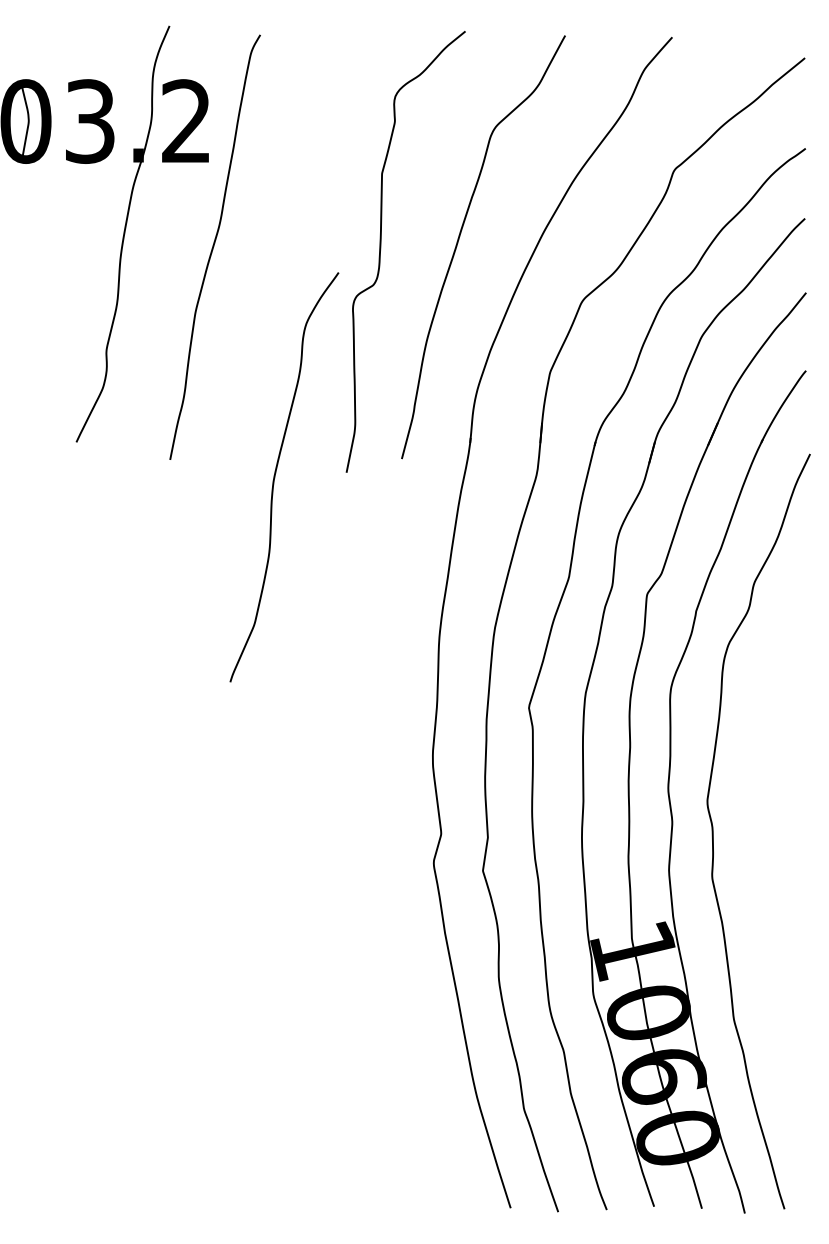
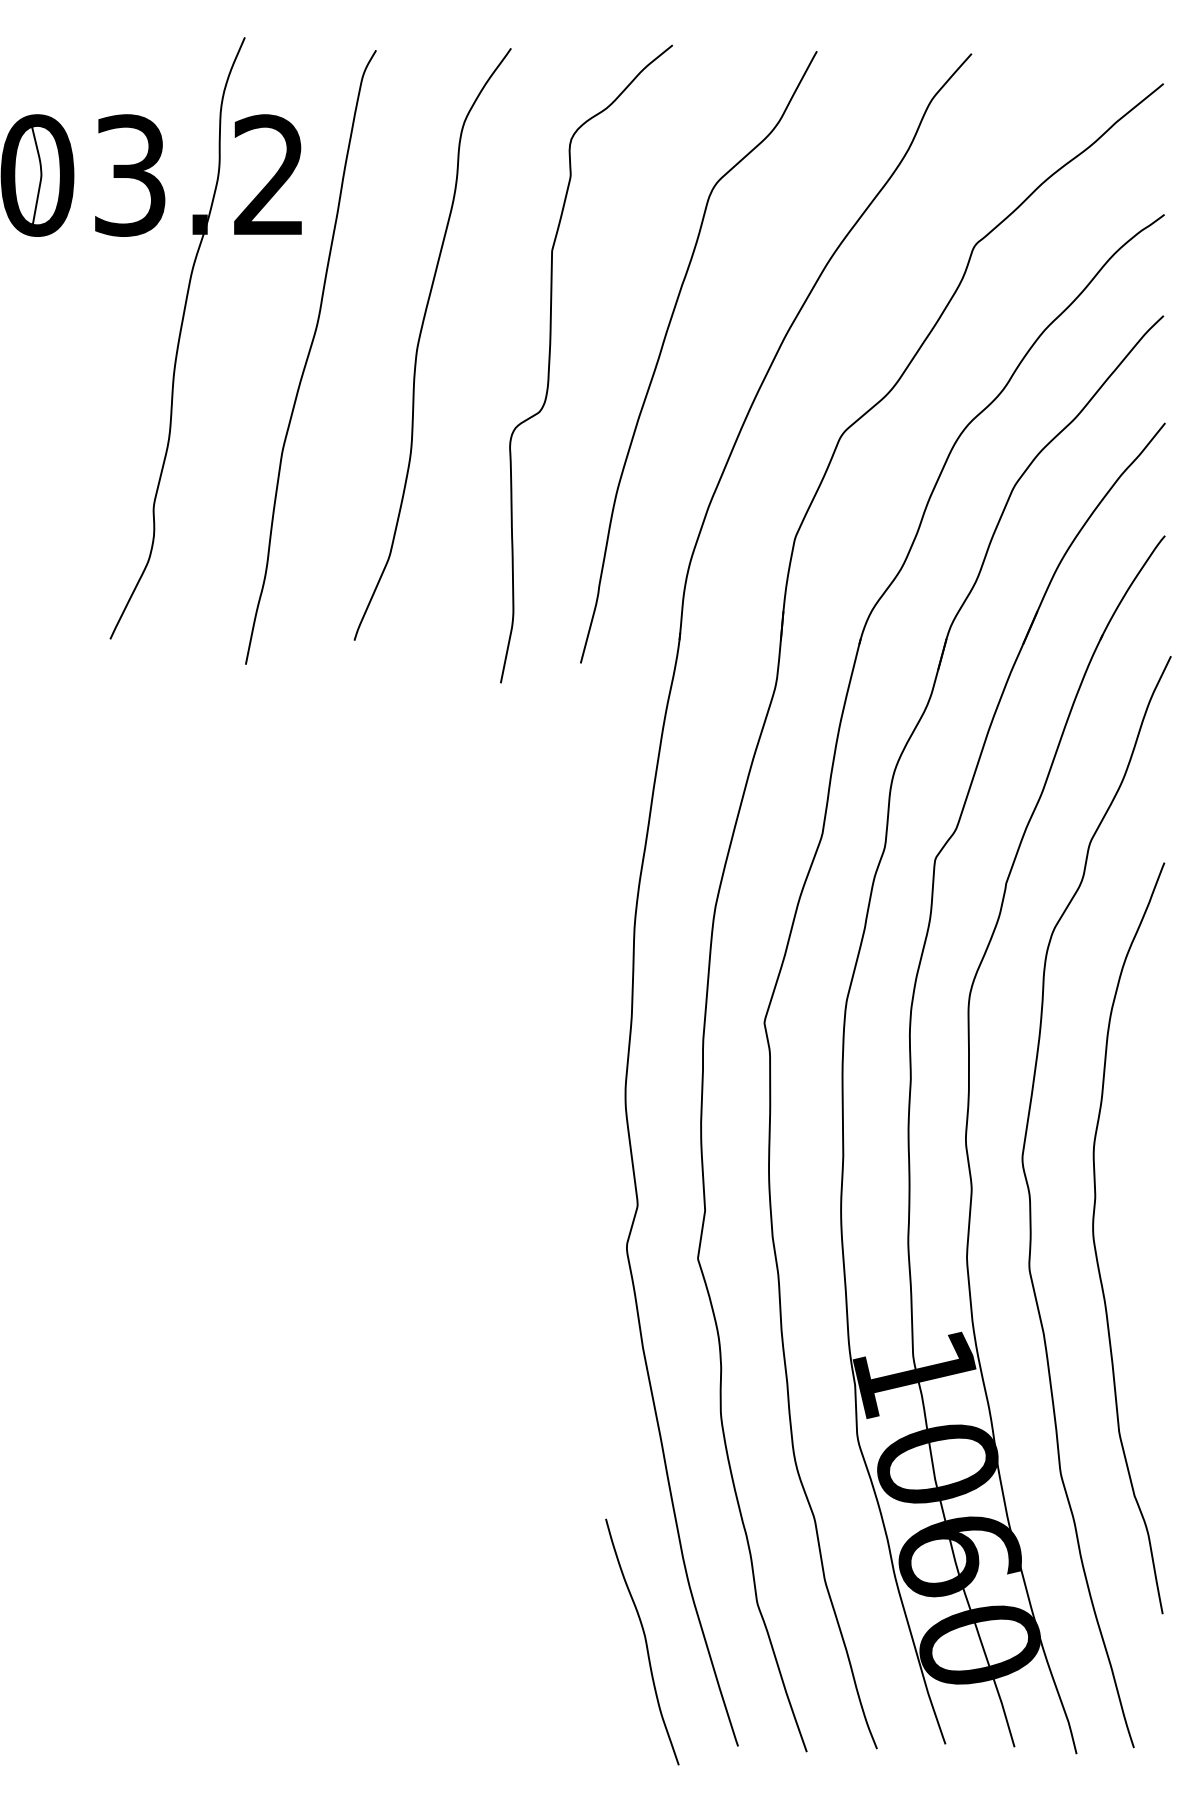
curve: (276, 473) -> (421, 338), moved
curve: (758, 860) -> (1096, 1243), added
curve: (445, 1134) -> (643, 1639), added

